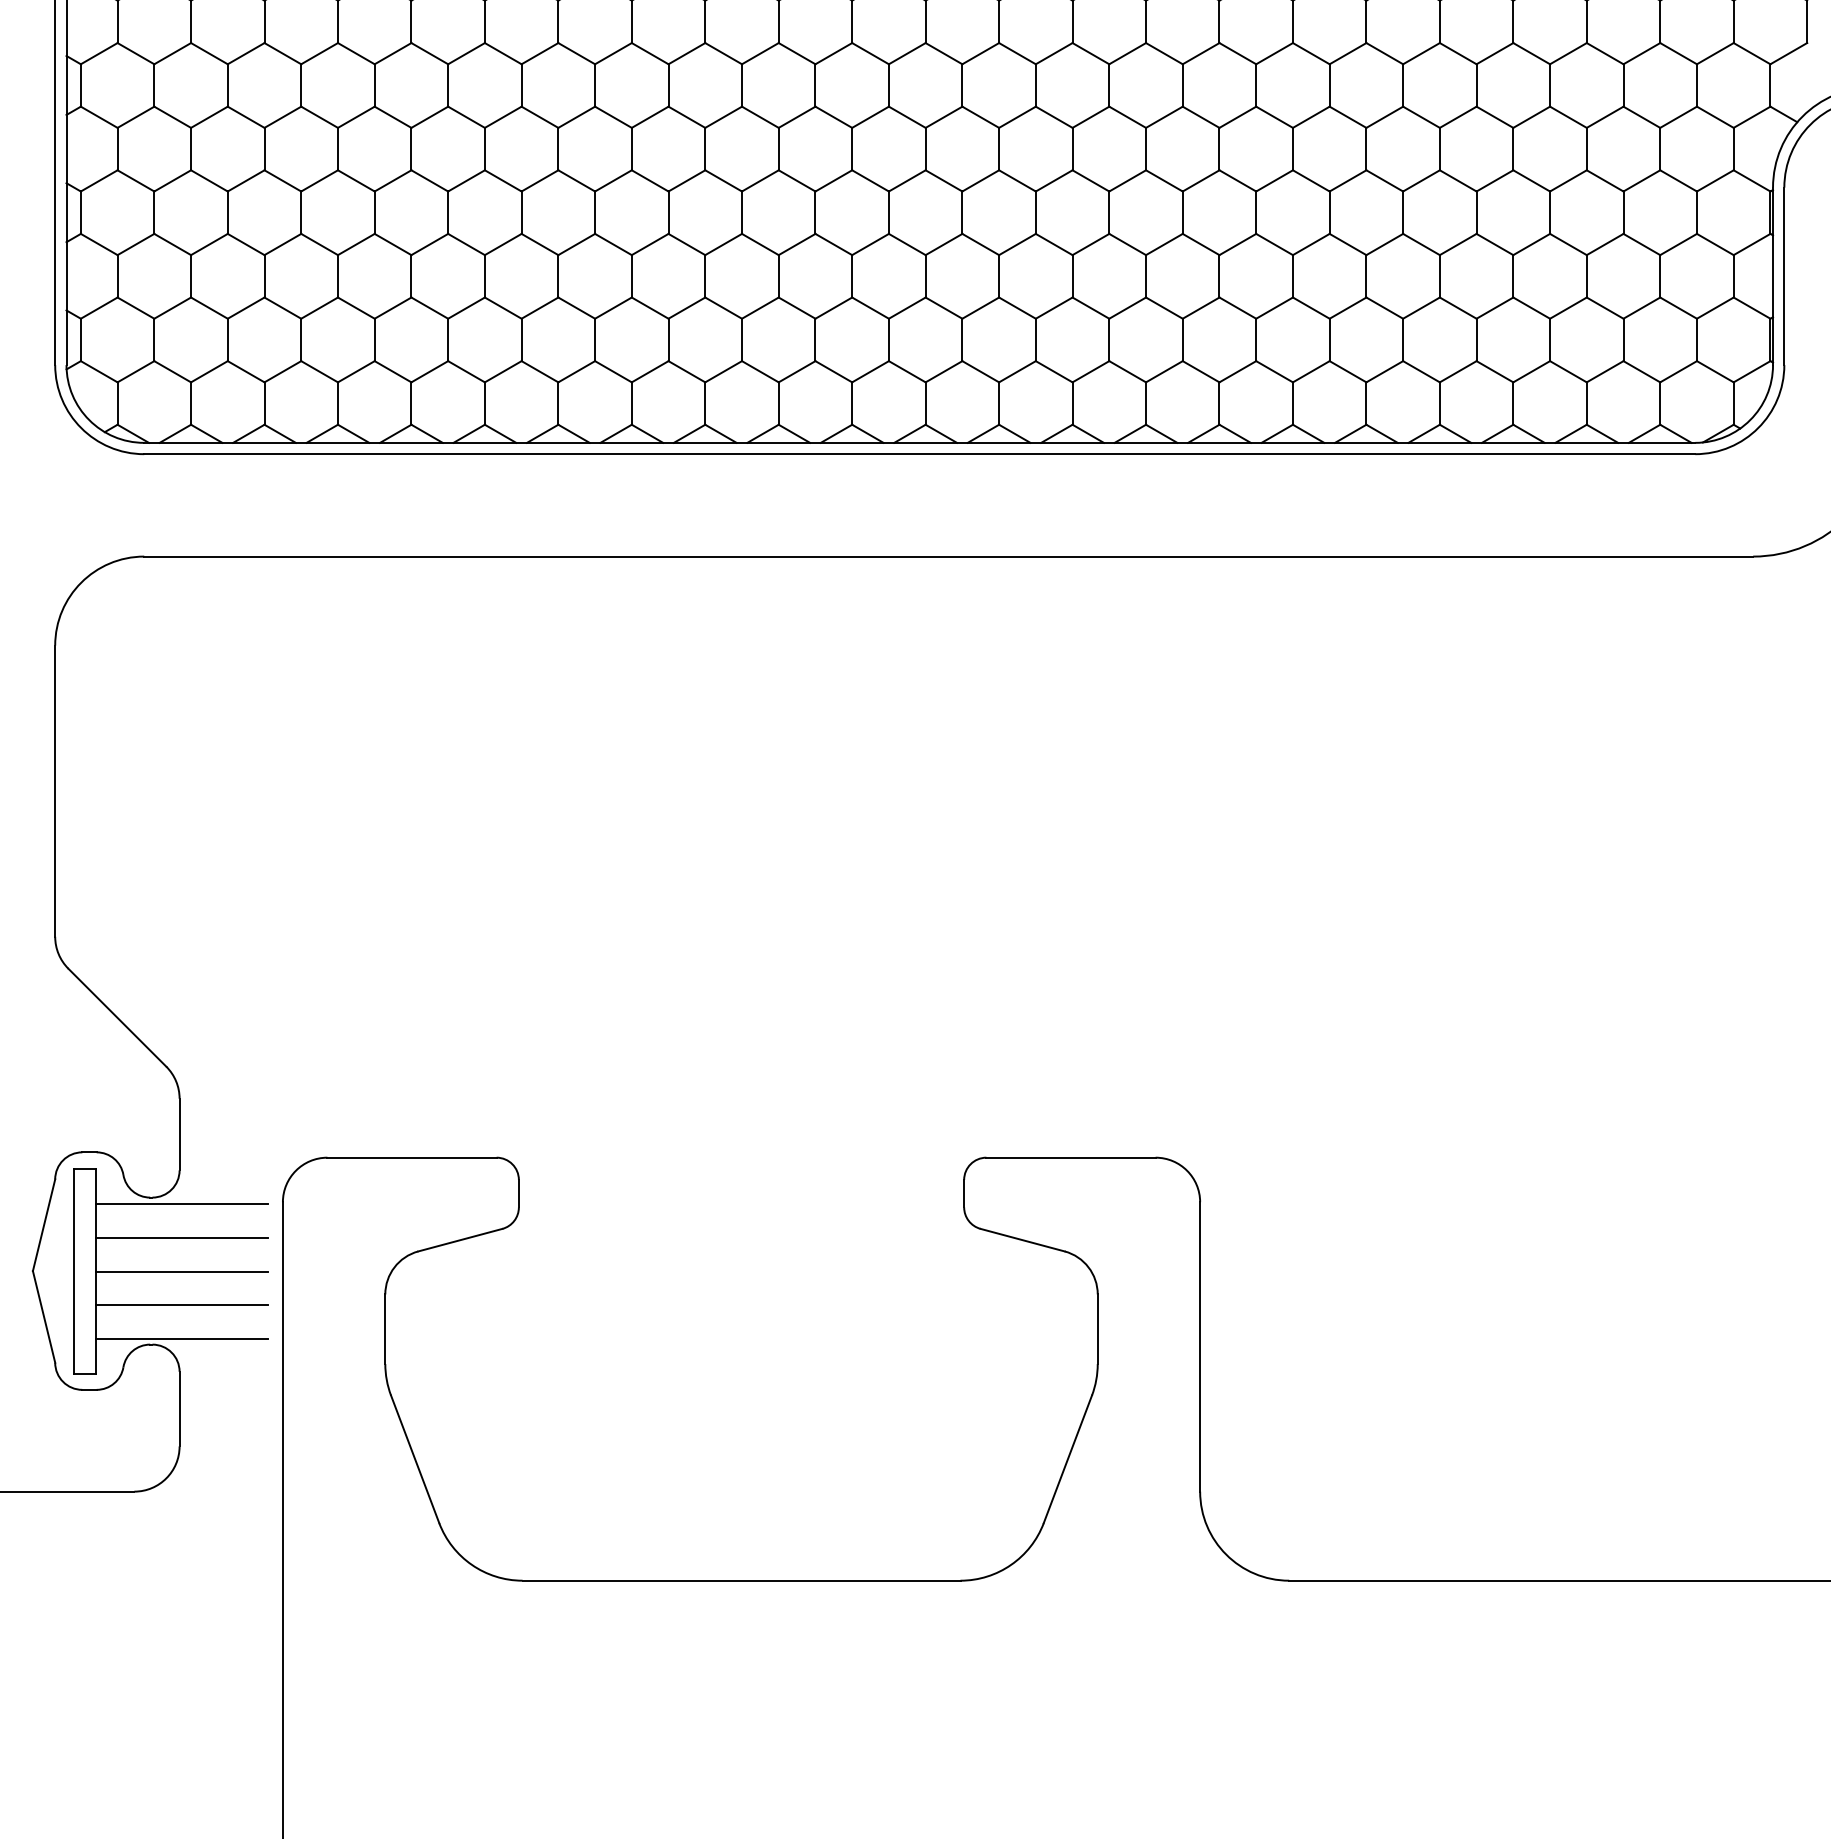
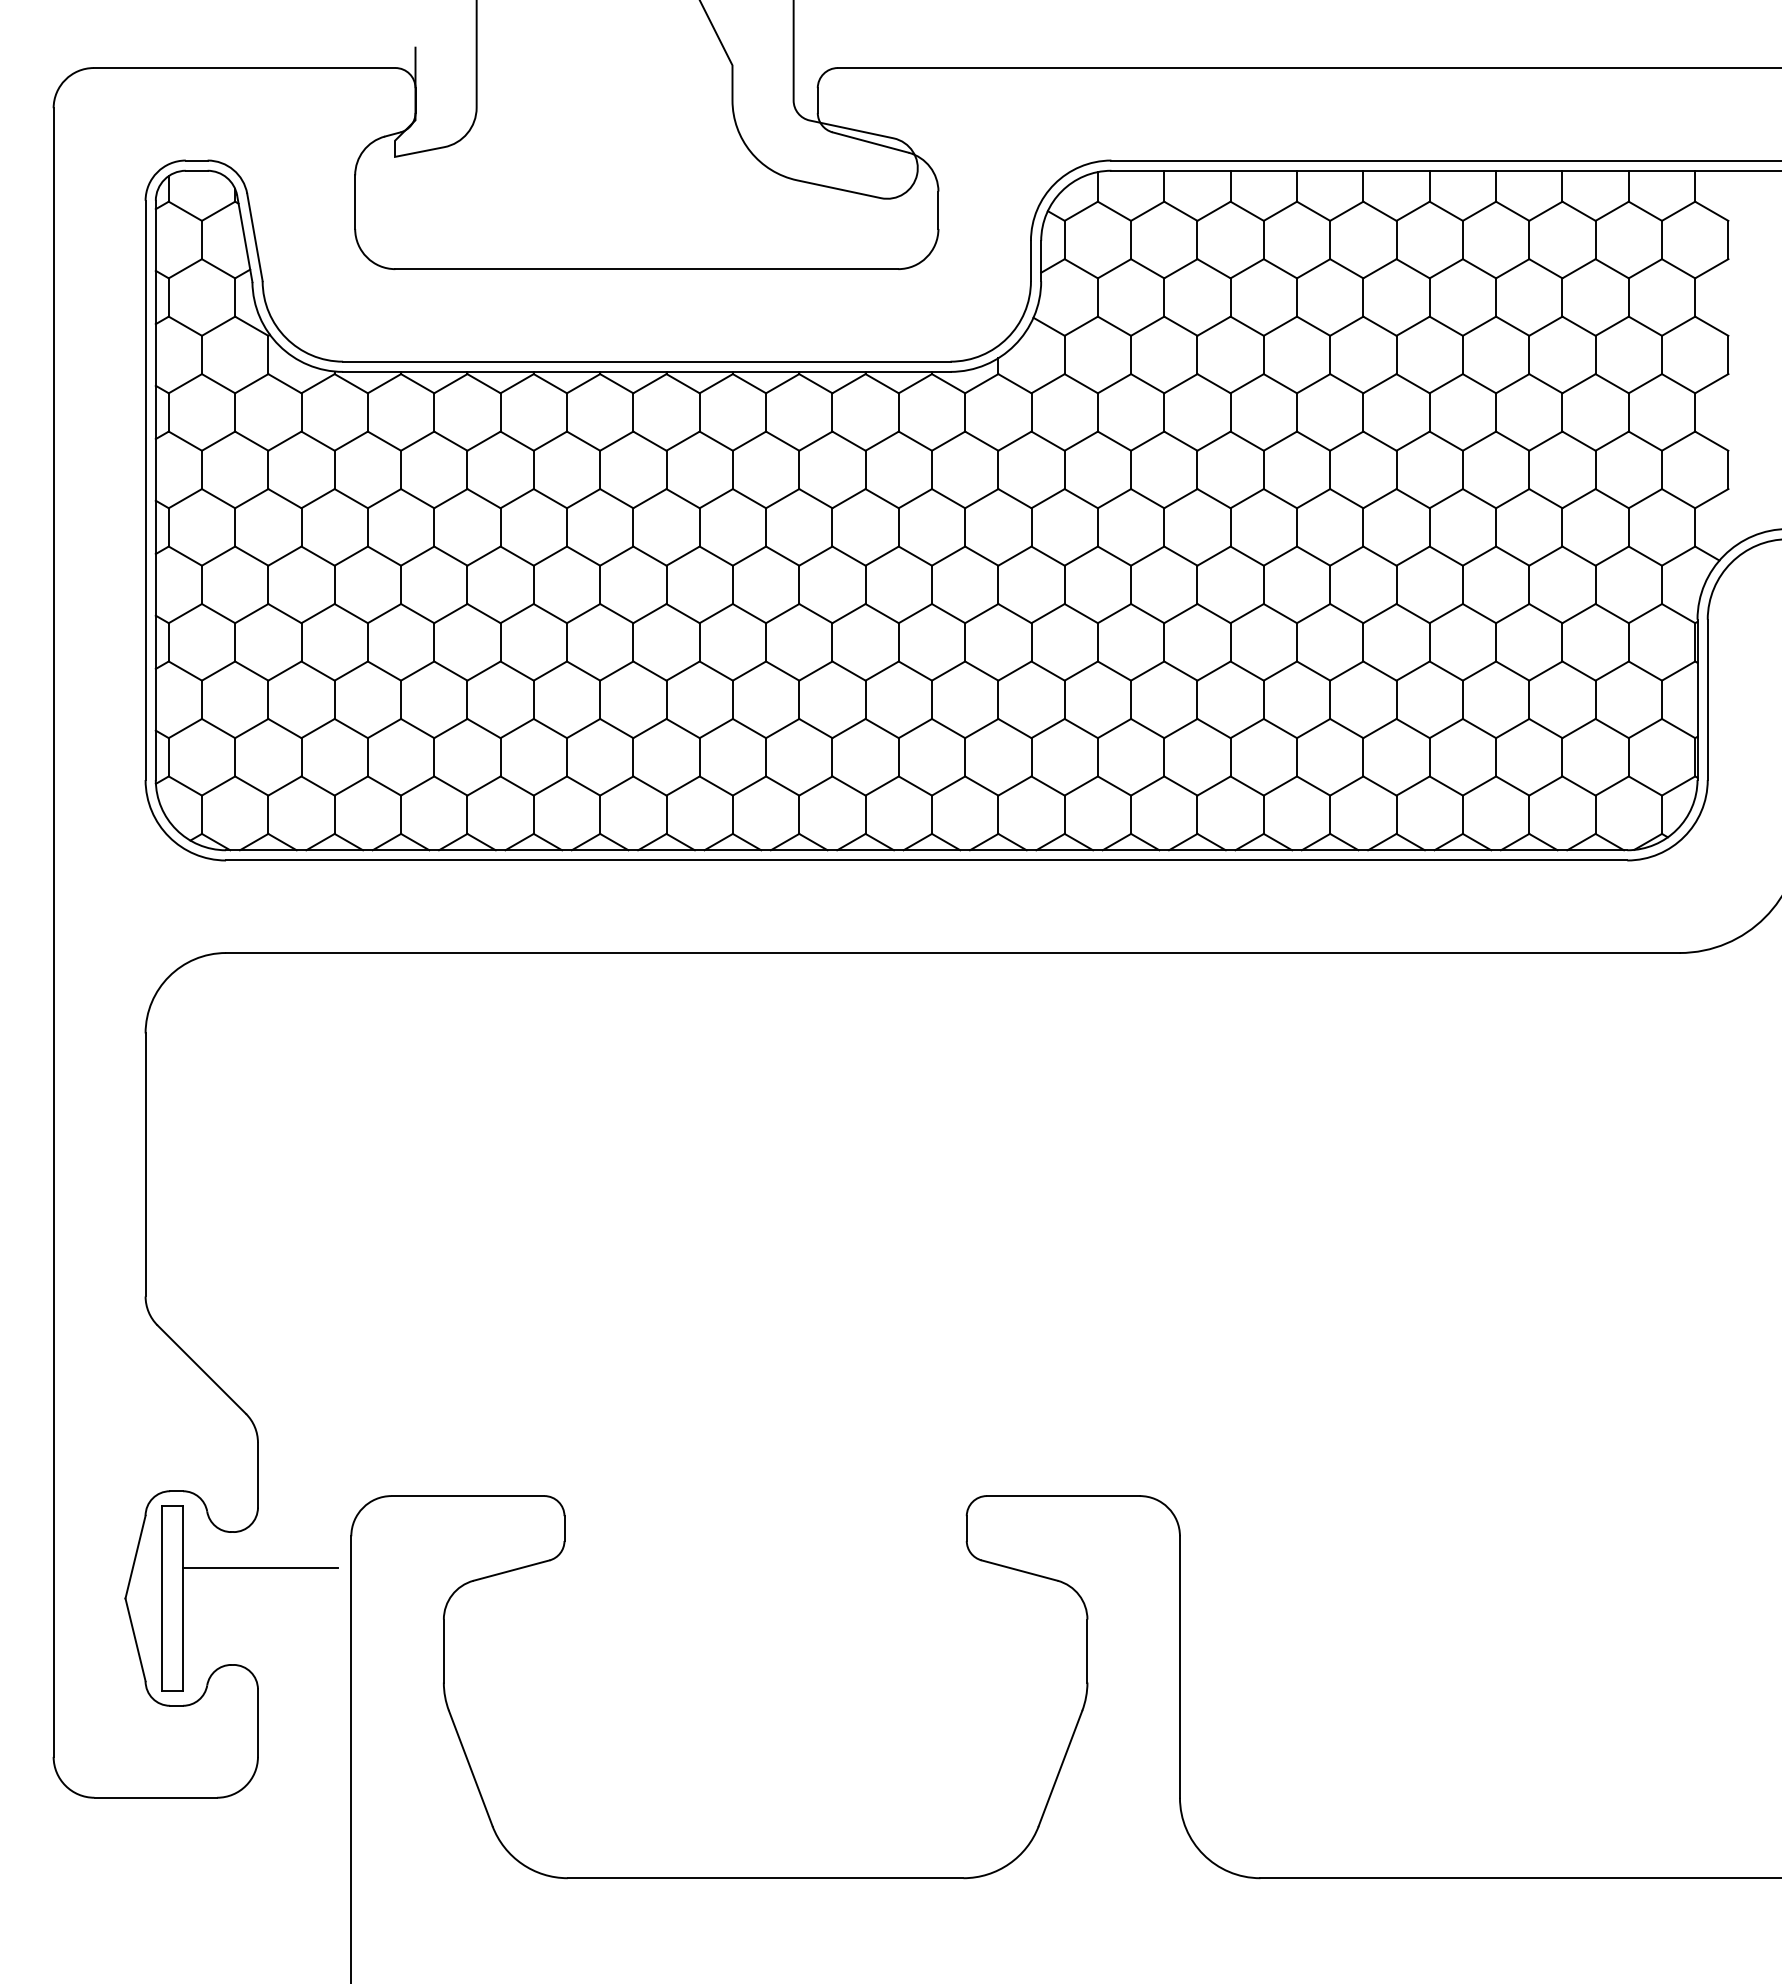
line: (181, 1203) -> (259, 1537), removed
line: (181, 1271) -> (259, 1598), removed
line: (181, 1305) -> (259, 1629), removed
line: (181, 1339) -> (259, 1660), removed

